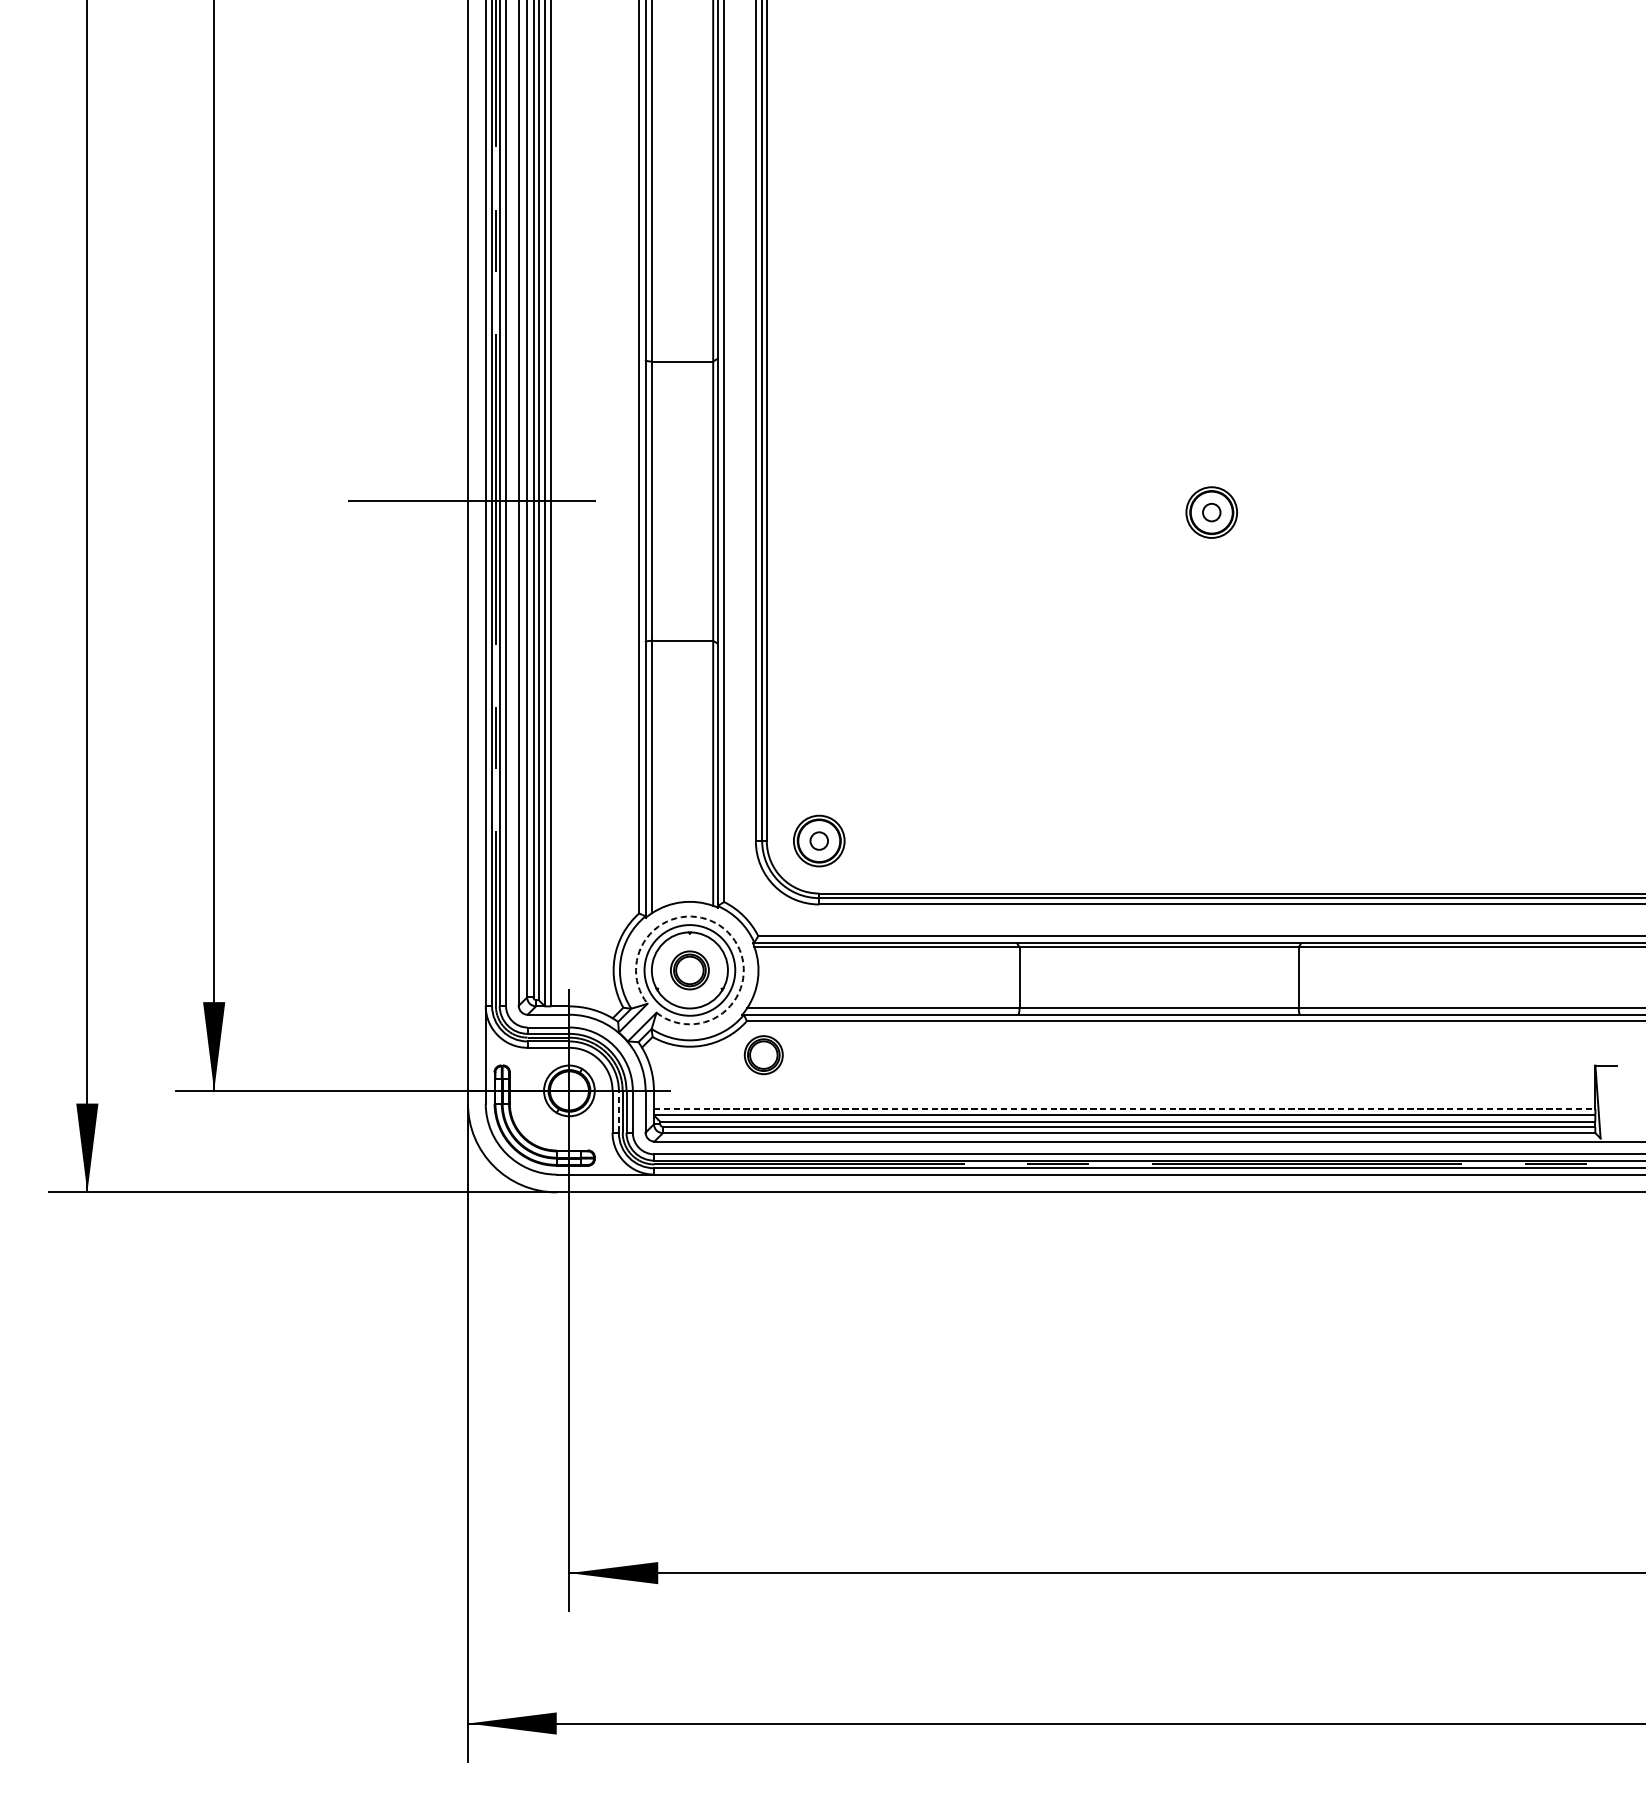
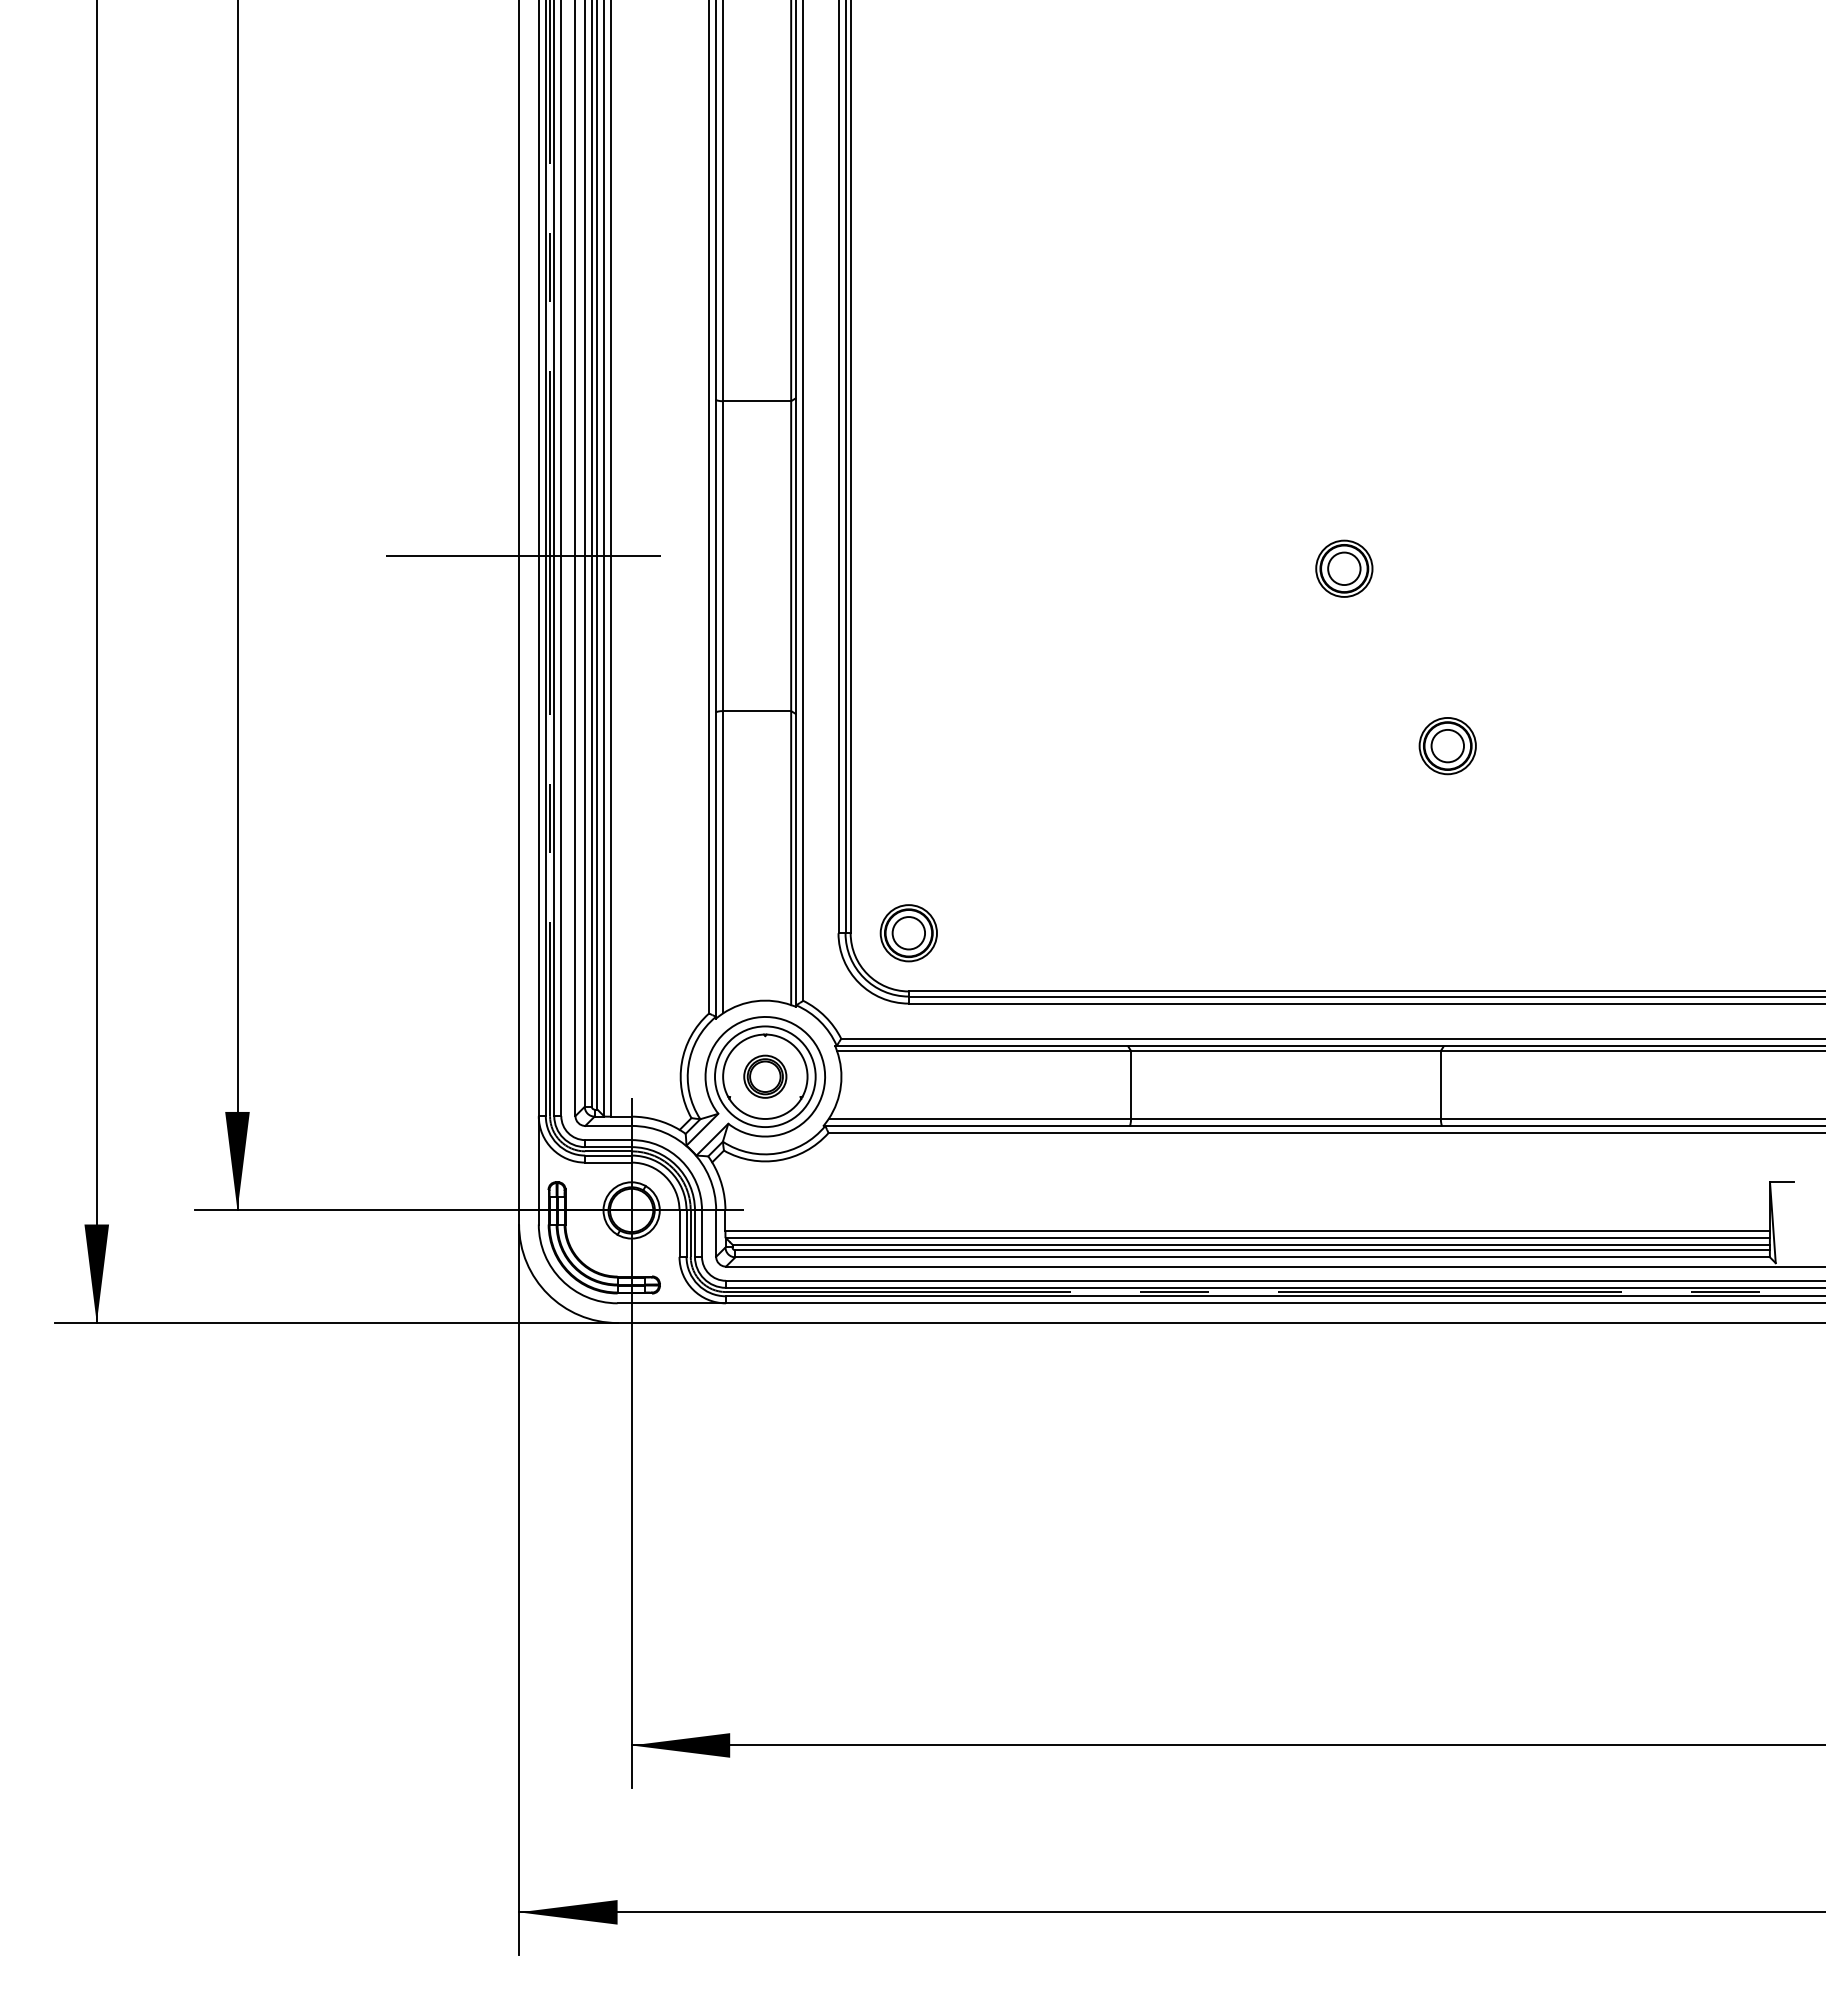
circle: (1211, 512) -> (1344, 568), size x1.67
part: (1304, 672) -> (1447, 746), added
circle: (818, 841) -> (908, 933), size x1.67
arc: (727, 932) -> (807, 1034), dashed -> solid
part: (763, 1054) -> (847, 1170), removed
line: (1125, 1108) -> (1248, 1230), dashed -> solid
line: (618, 1111) -> (686, 1233), dashed -> solid

